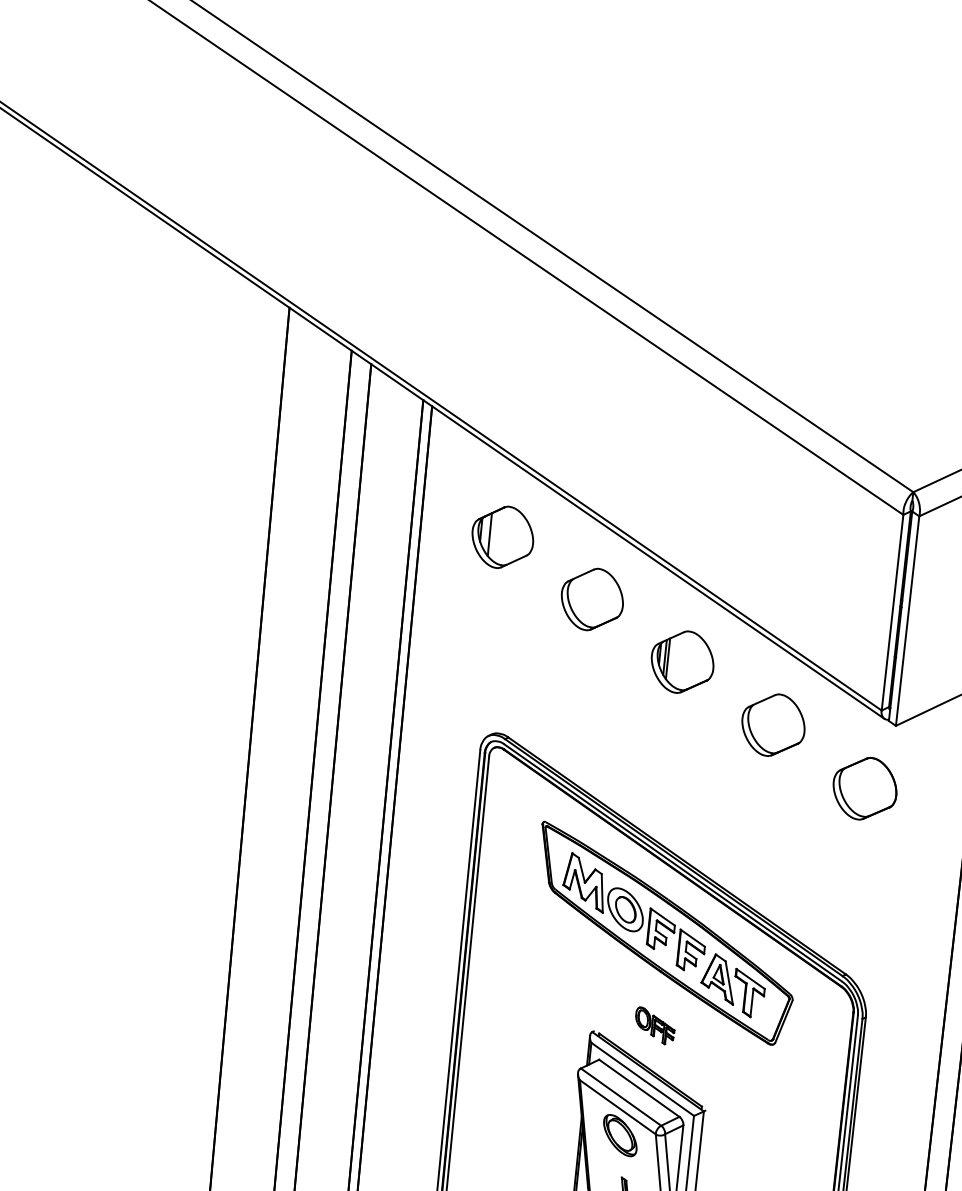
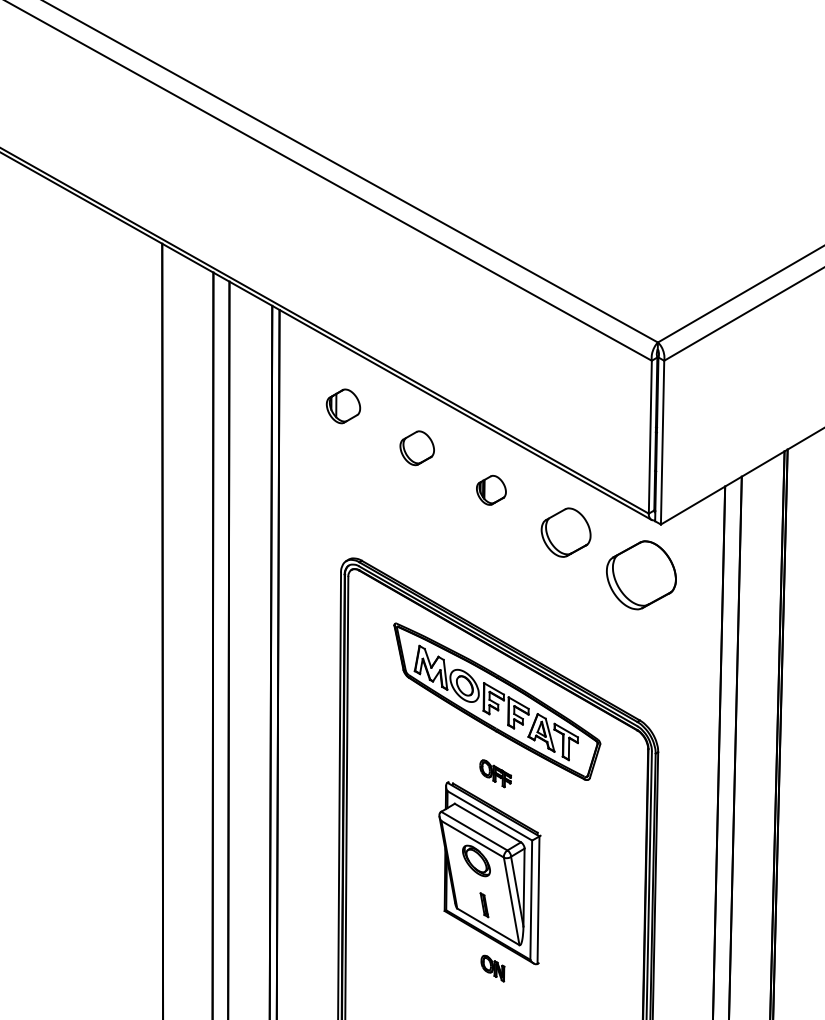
part: (502, 537) -> (343, 406), size x0.7
part: (592, 600) -> (417, 448), size x0.7
part: (682, 662) -> (491, 490), size x0.6
part: (865, 788) -> (641, 575), size x1.4

